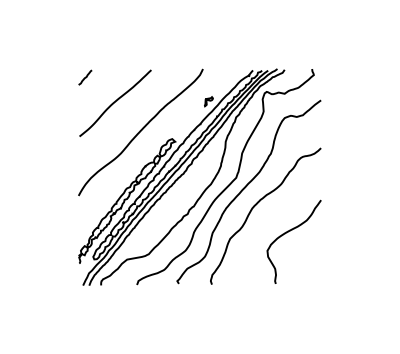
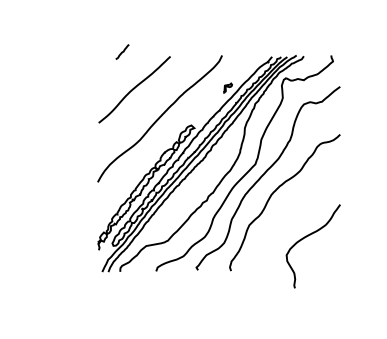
line: (85, 77) -> (122, 51), moved
curve: (288, 232) -> (307, 236), moved

